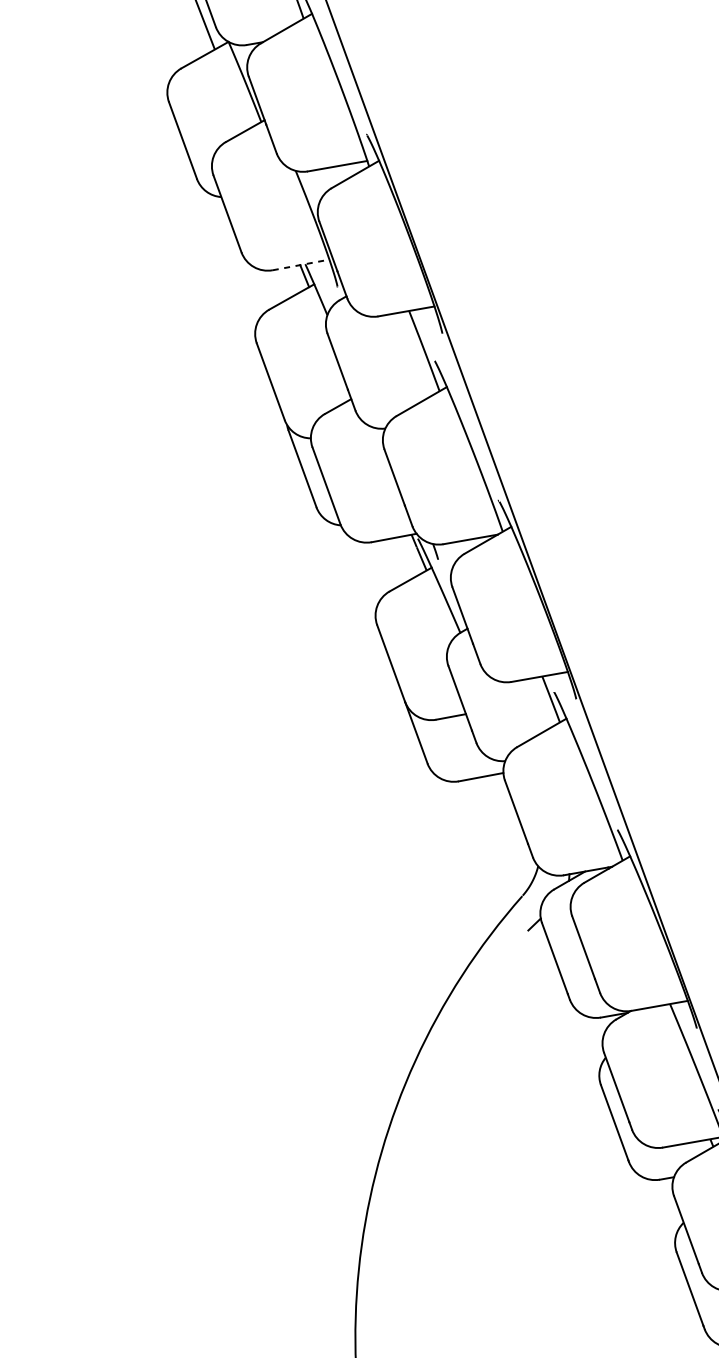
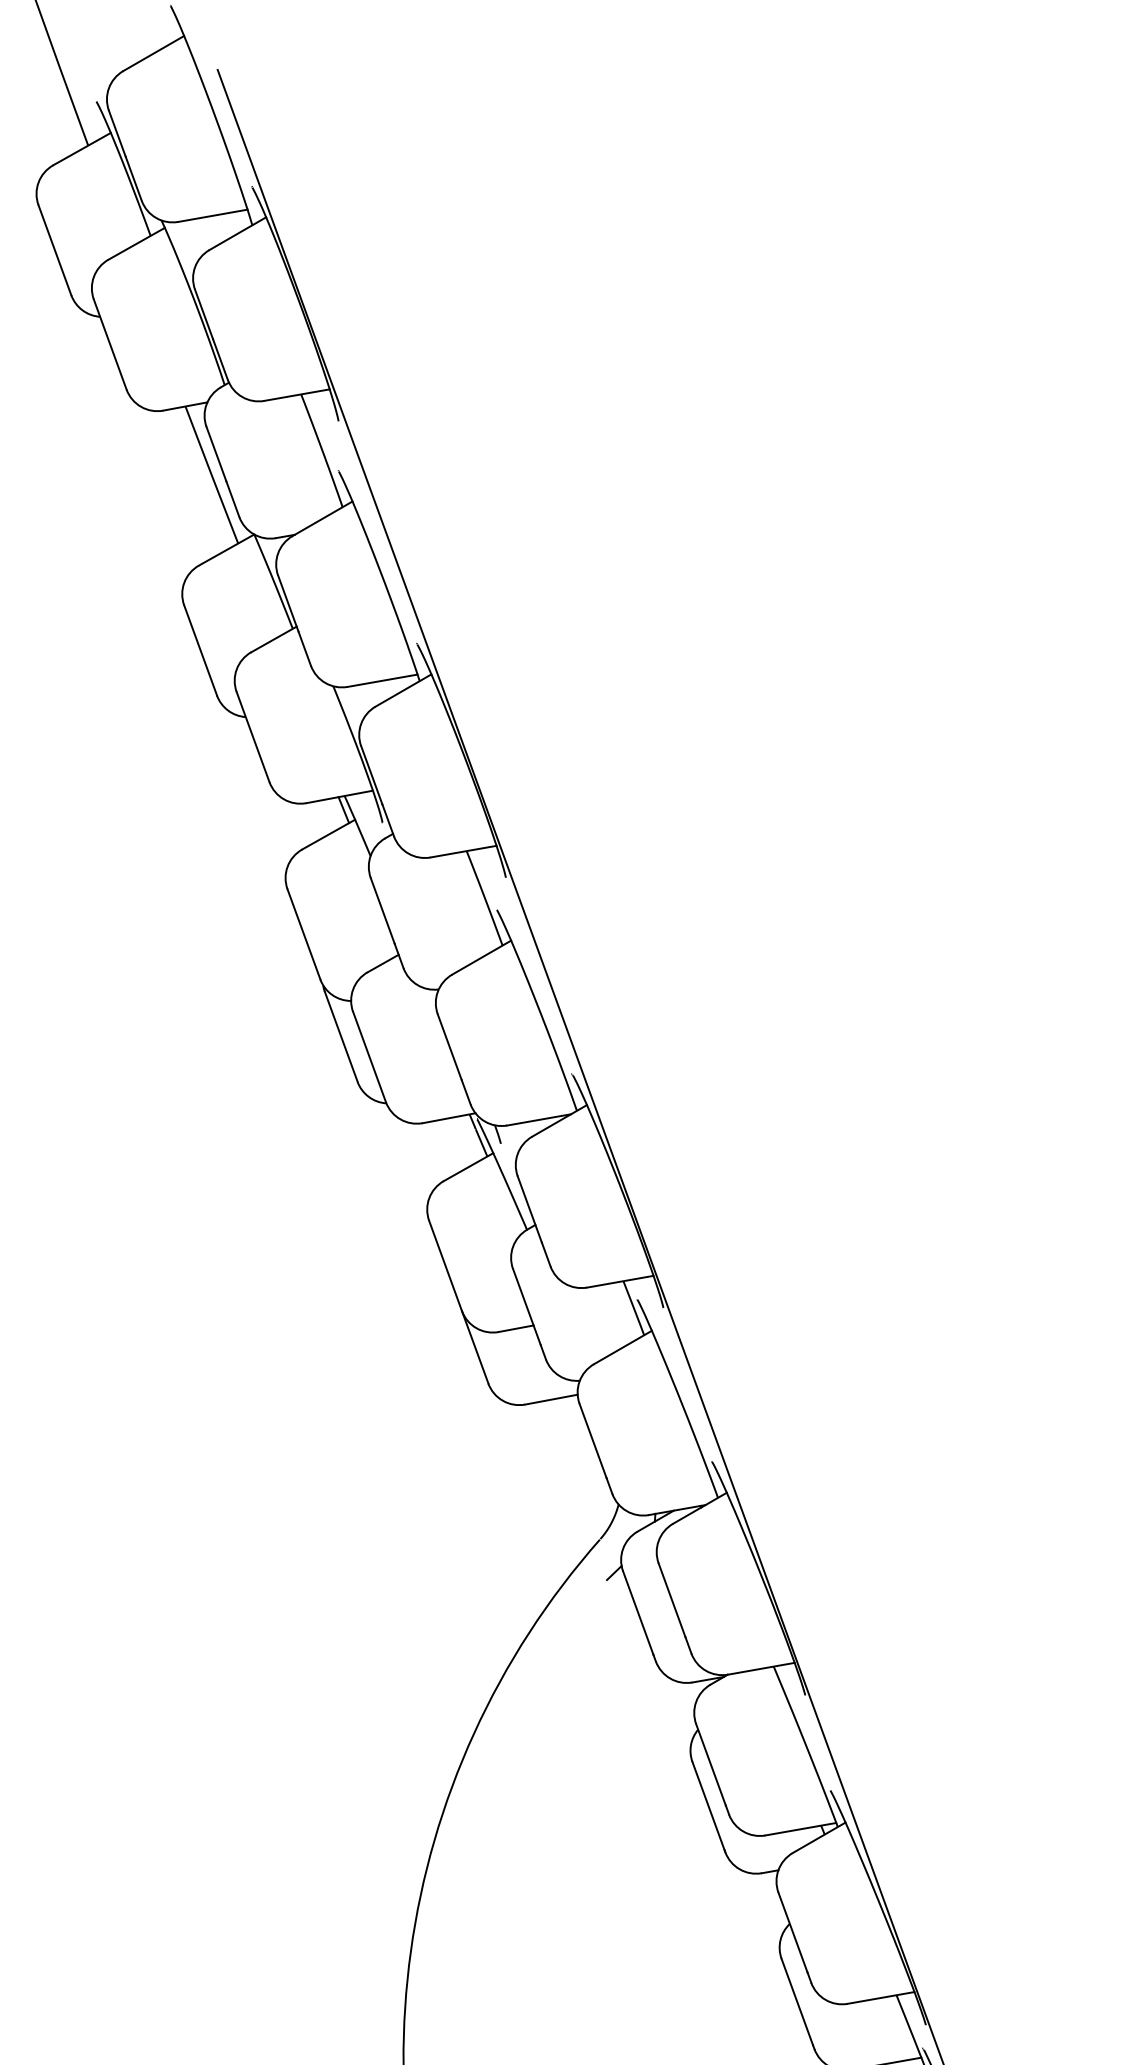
line: (301, 264) -> (339, 796), dashed -> solid

